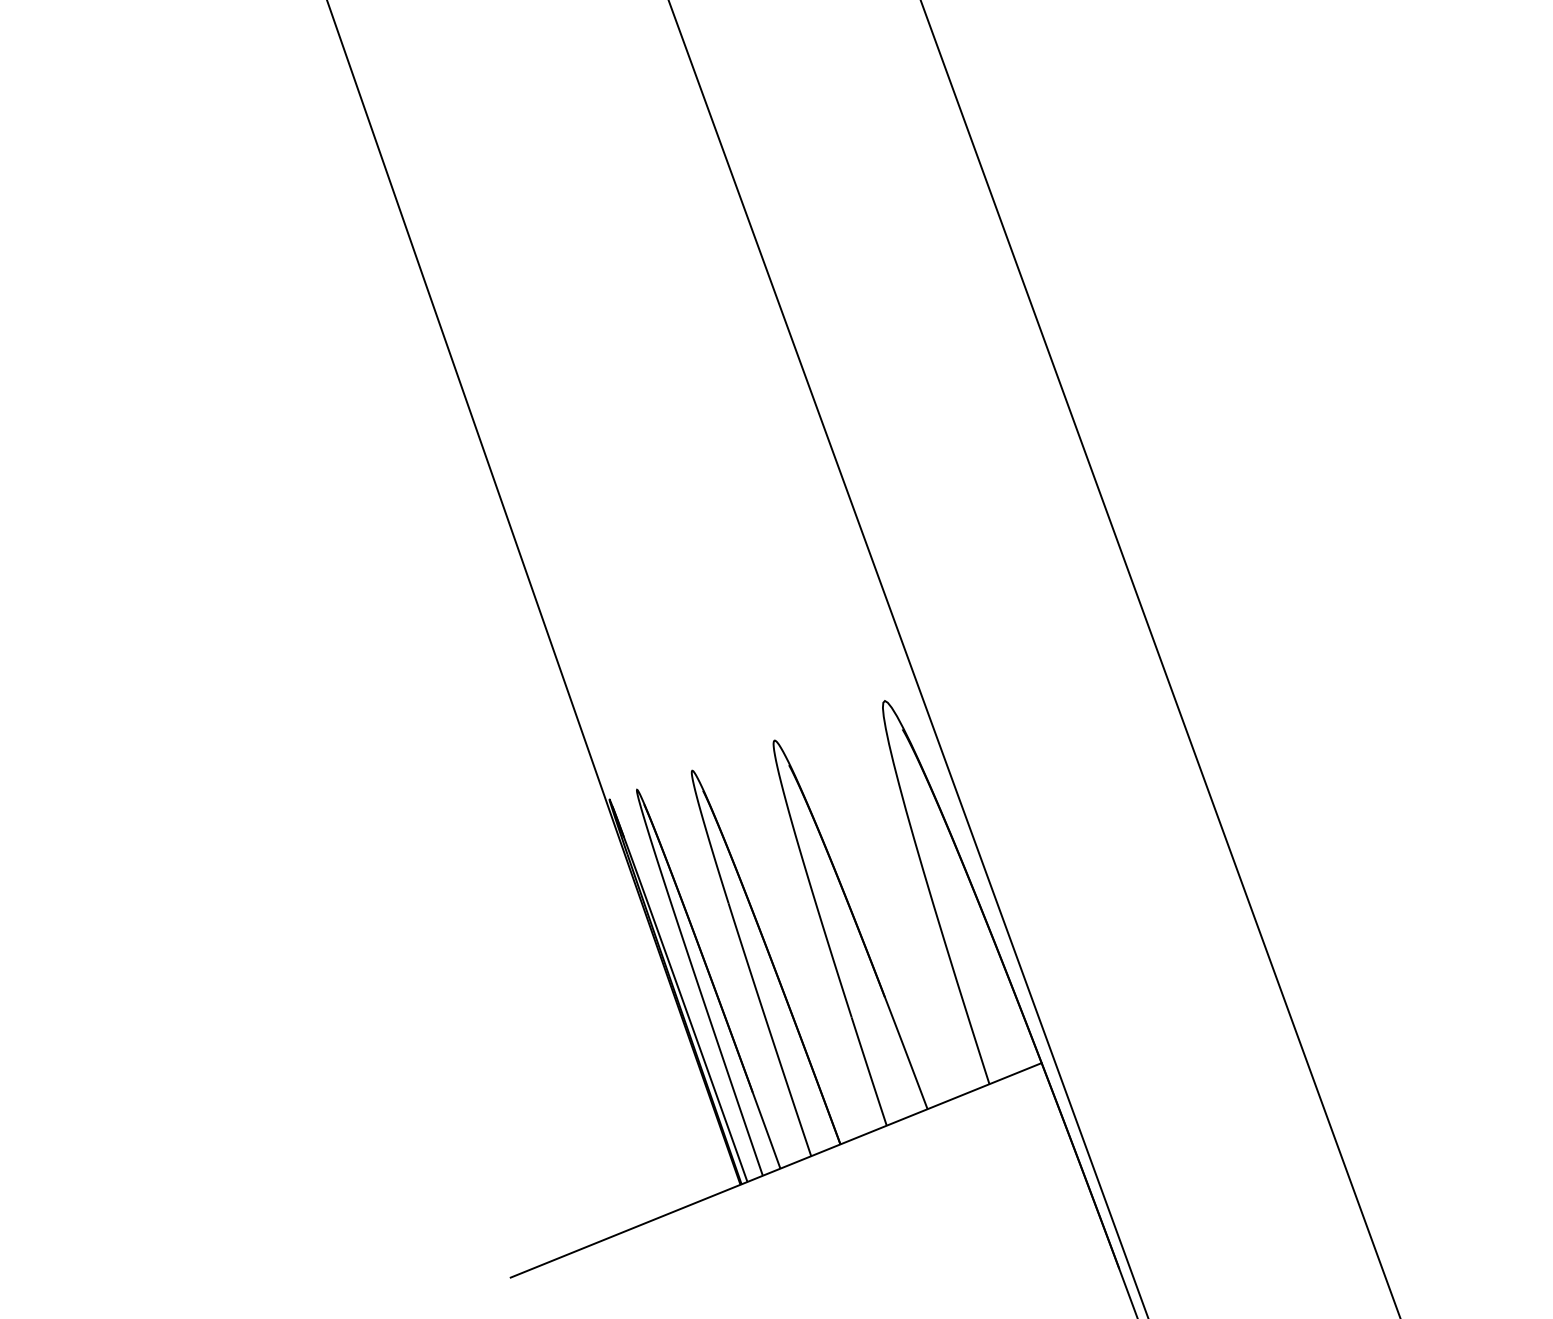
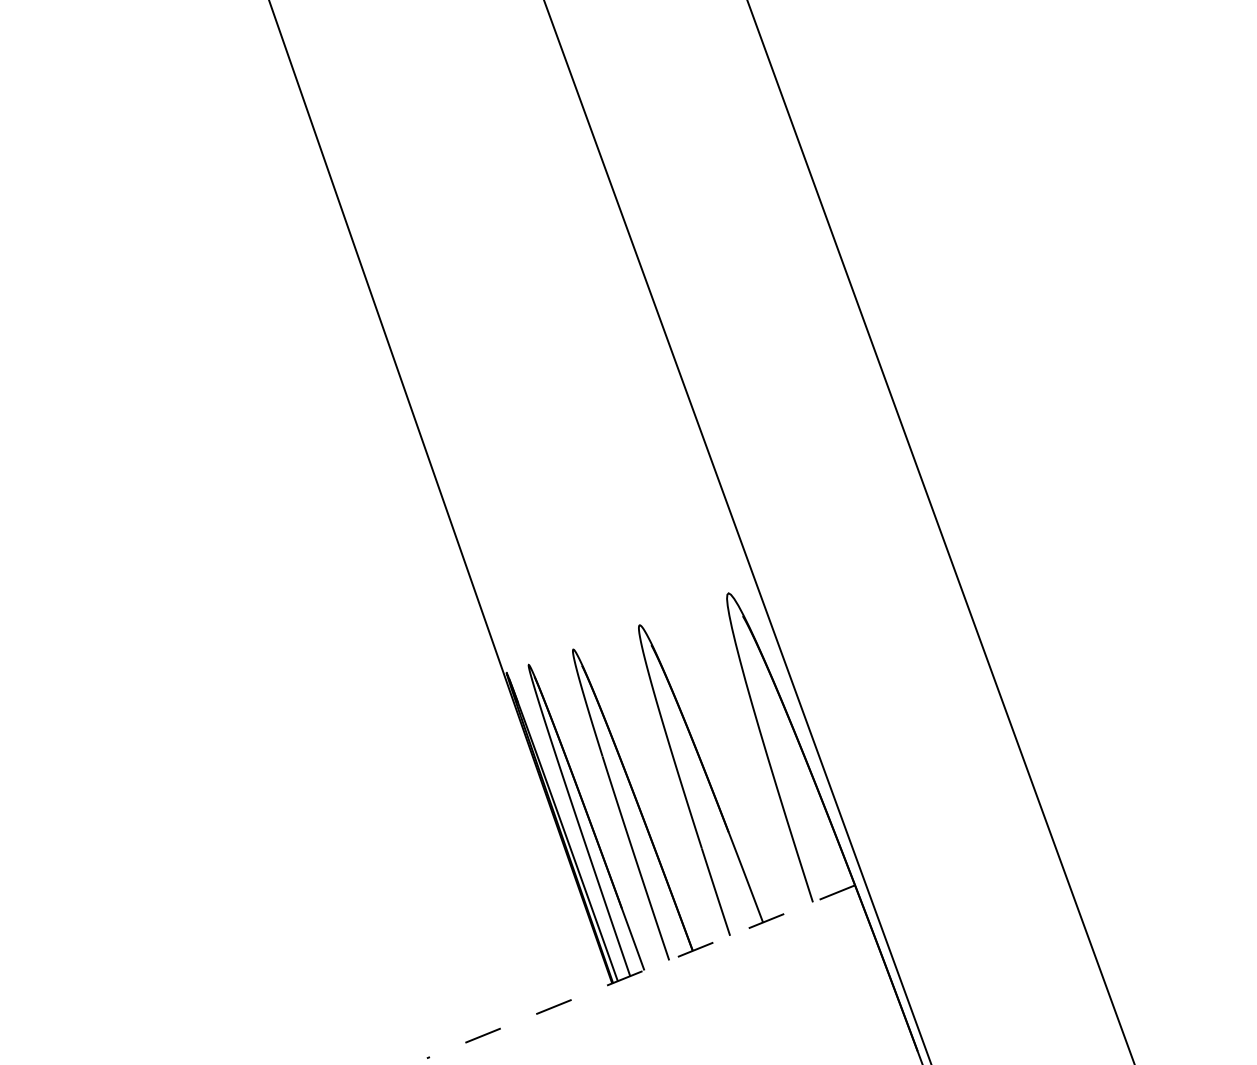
line: (775, 1169) -> (640, 971), solid -> dashed

